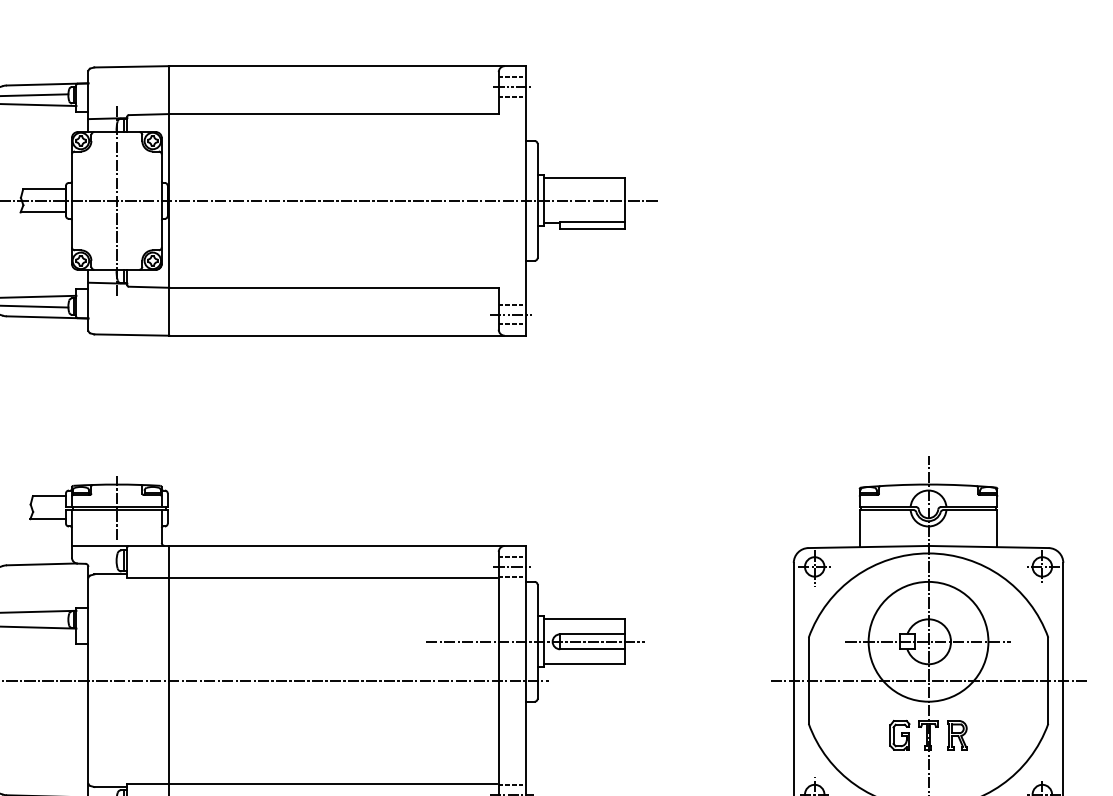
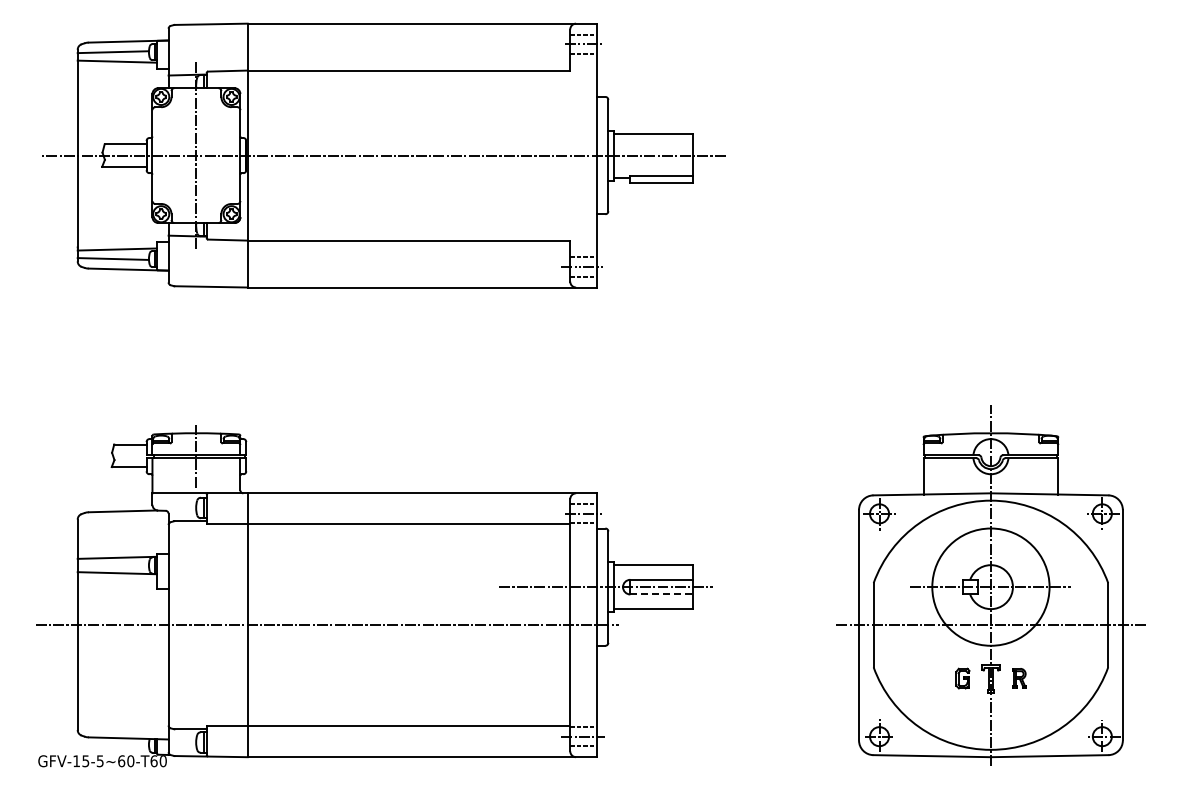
line: (591, 649) -> (661, 594), solid -> dashed
part: (899, 735) -> (962, 678), size x0.7
part: (957, 735) -> (1019, 678), size x0.7

